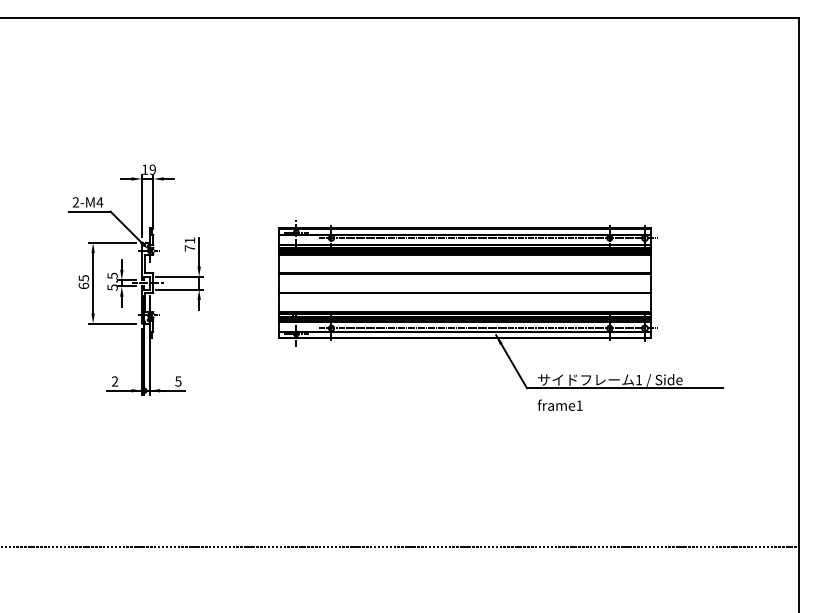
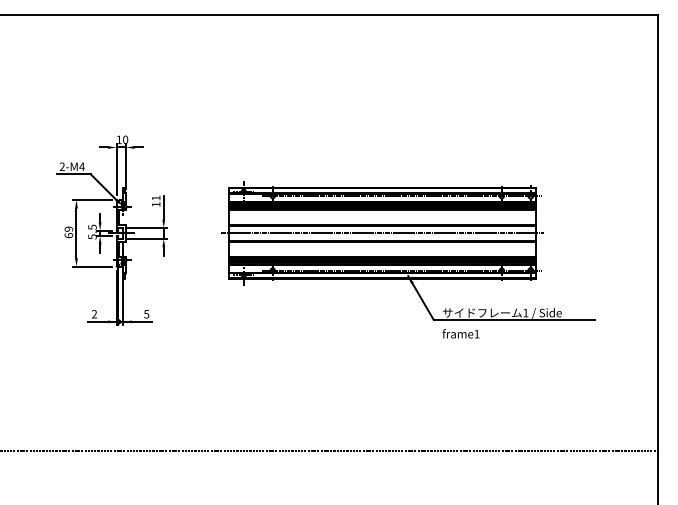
text: (152, 169) -> (125, 139), 19 -> 10
text: (189, 248) -> (155, 204), 71 -> 11
text: (83, 278) -> (68, 229), 65 -> 69
line: (464, 283) -> (382, 233), added

